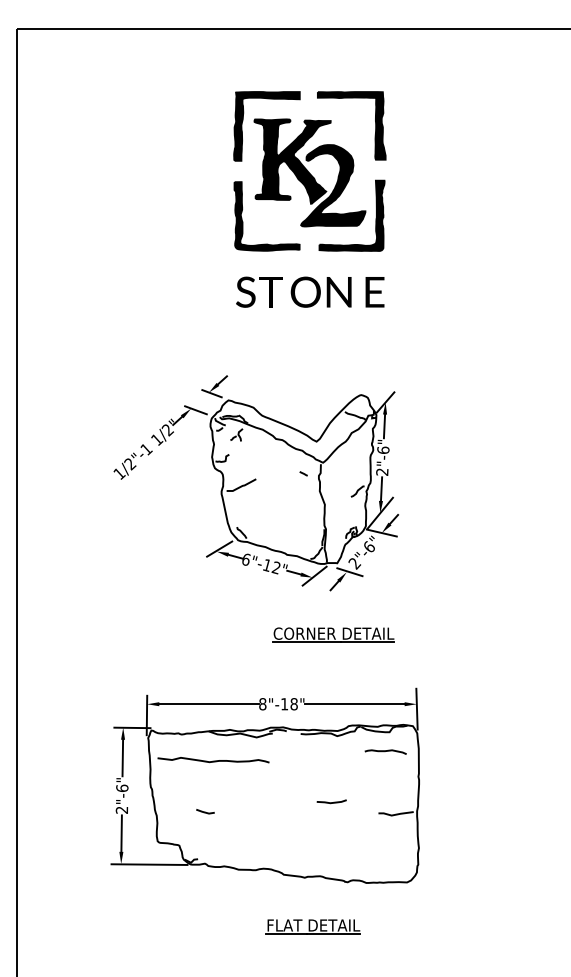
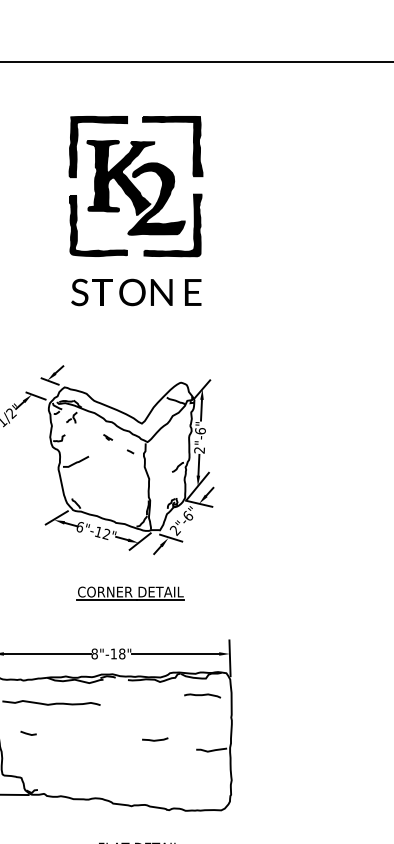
part: (277, 457) -> (107, 437), added
part: (333, 634) -> (130, 592), moved
line: (205, 811) -> (28, 733), moved

